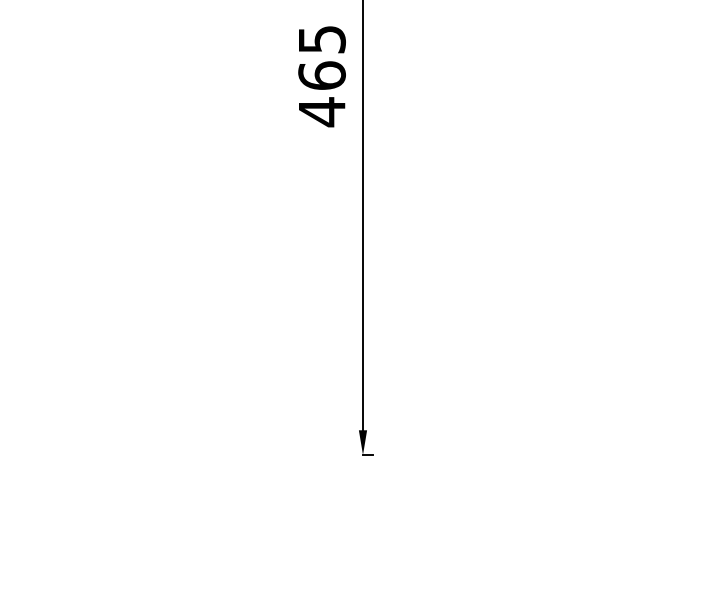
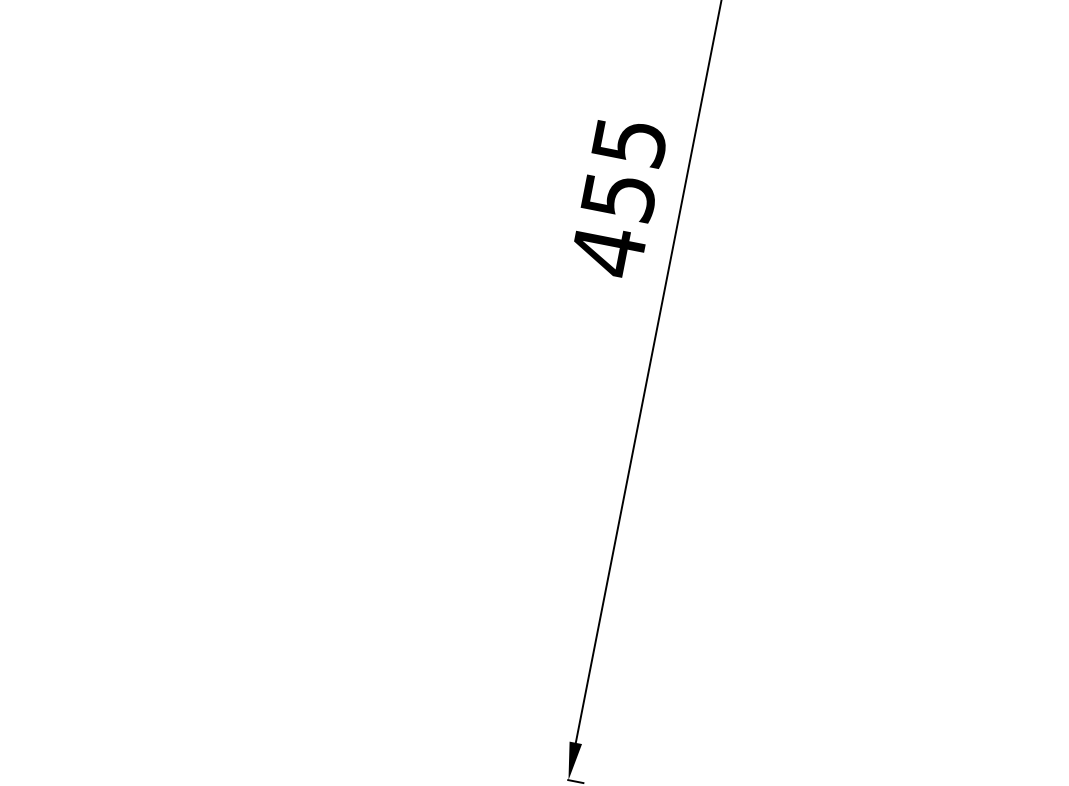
text: (321, 75) -> (618, 195), 465 -> 455

